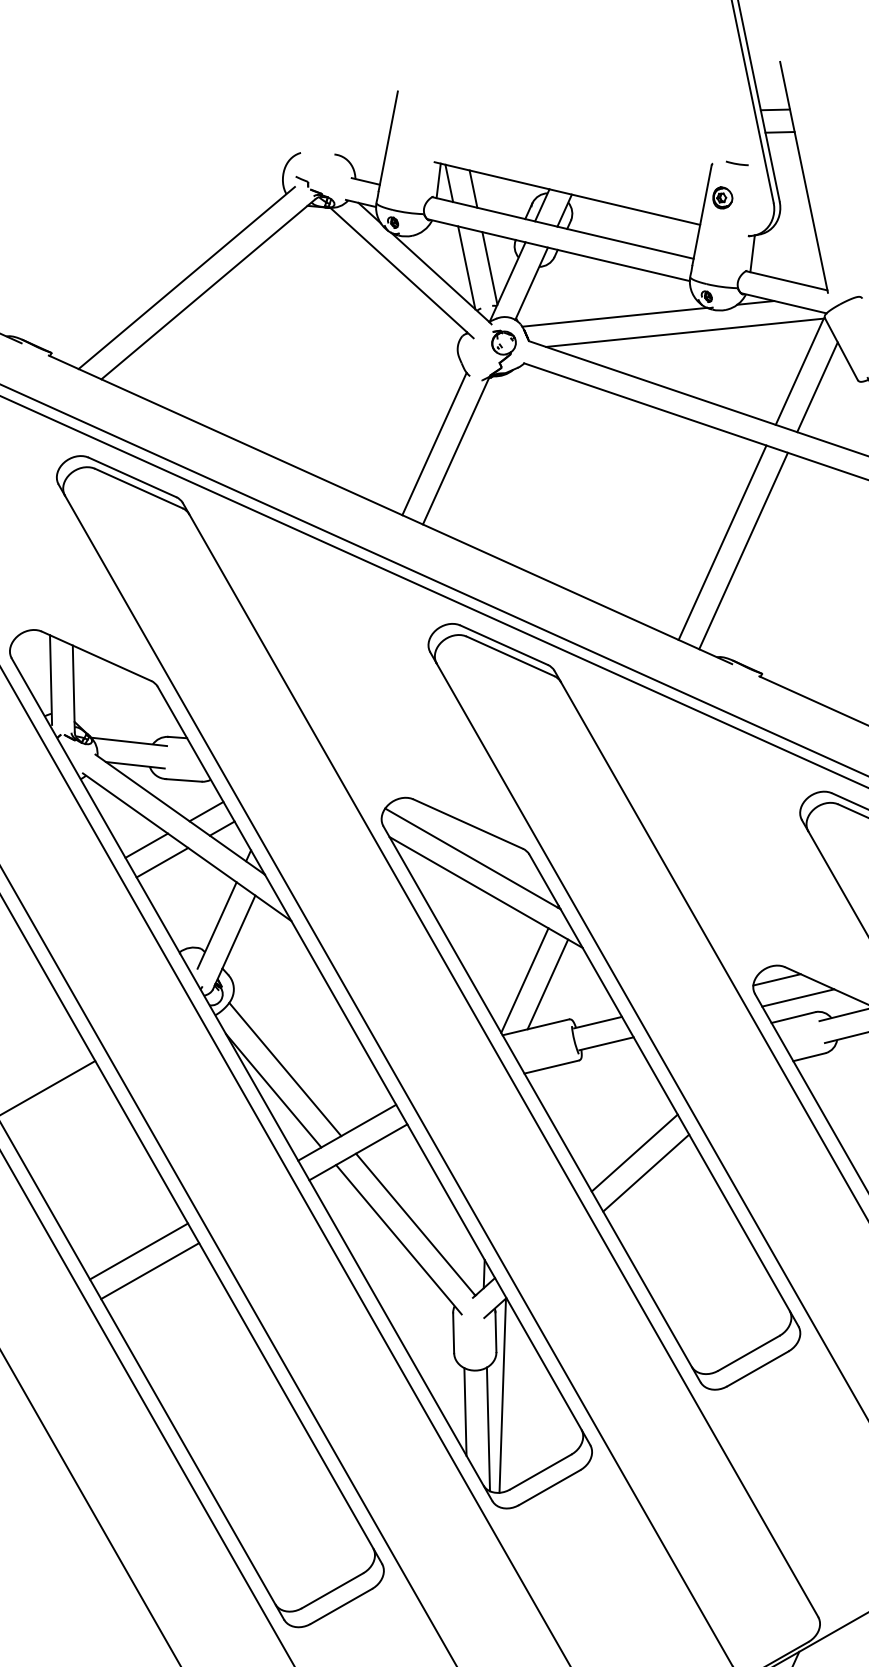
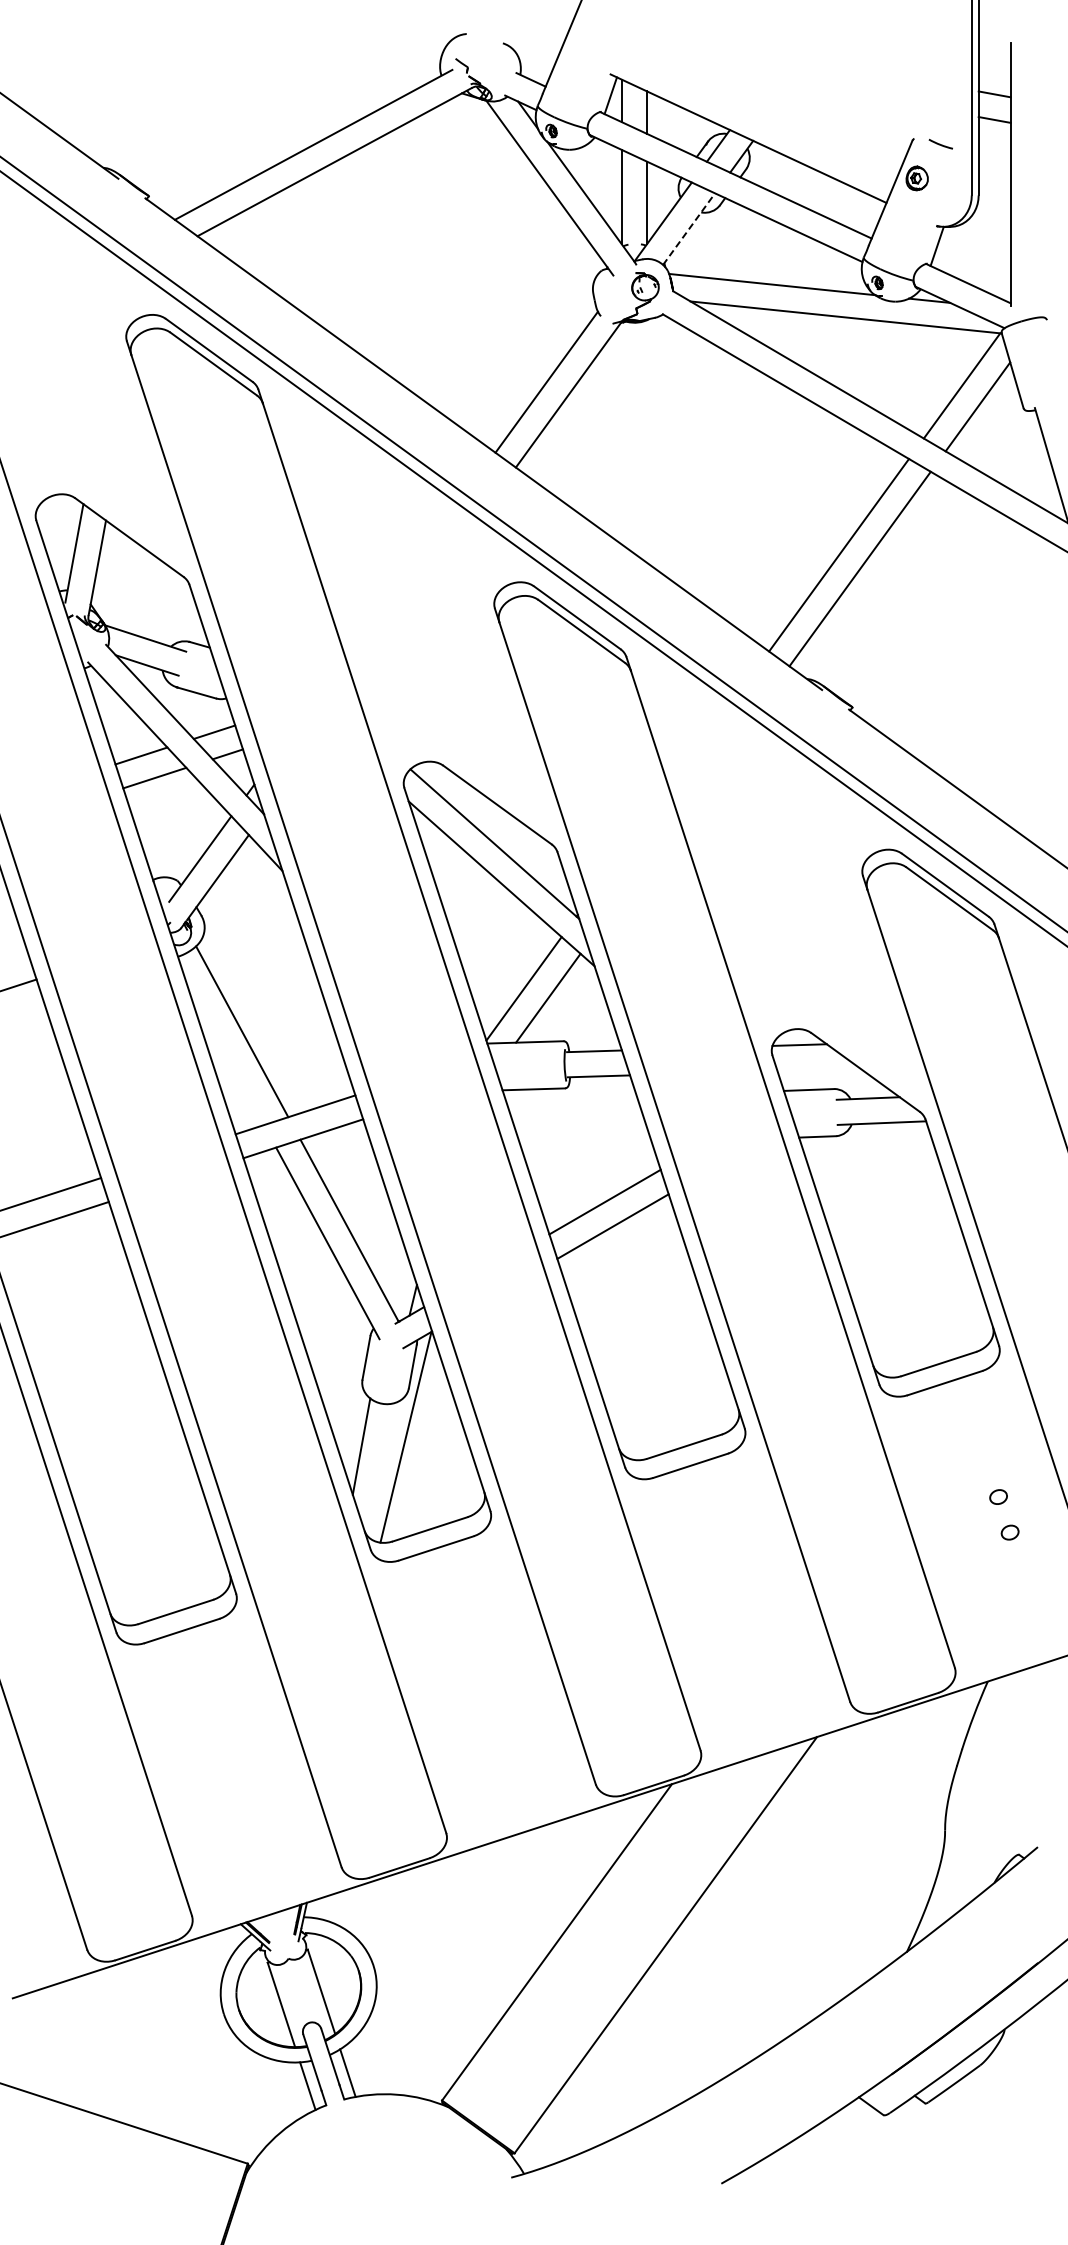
line: (531, 283) -> (689, 228), solid -> dashed
line: (797, 997) -> (818, 1069), removed
line: (273, 1090) -> (224, 1052), removed
line: (488, 1429) -> (382, 1470), removed

